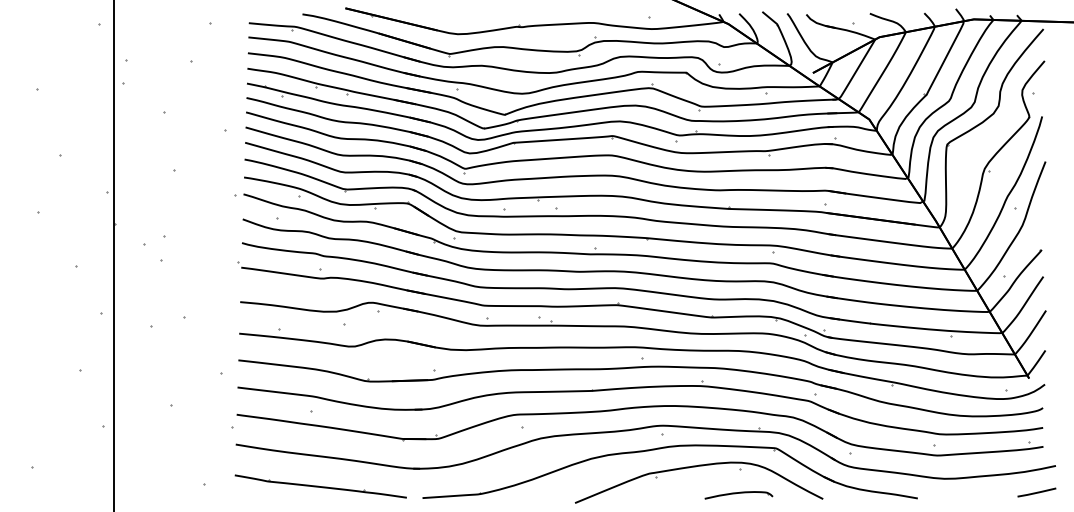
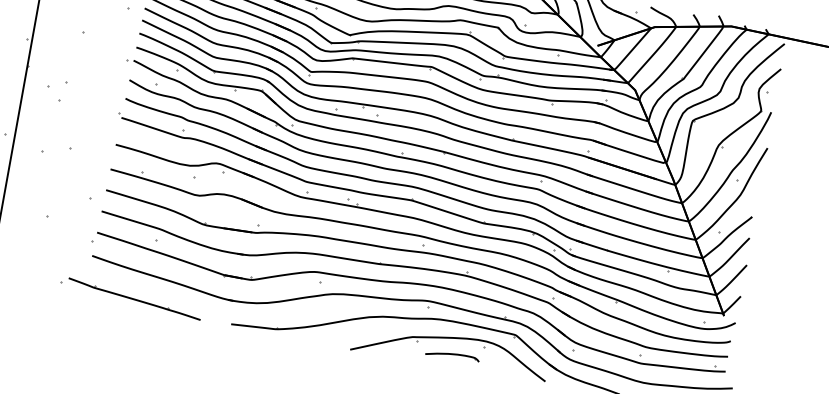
part: (320, 486) -> (134, 299), moved
part: (738, 495) -> (452, 356), moved

